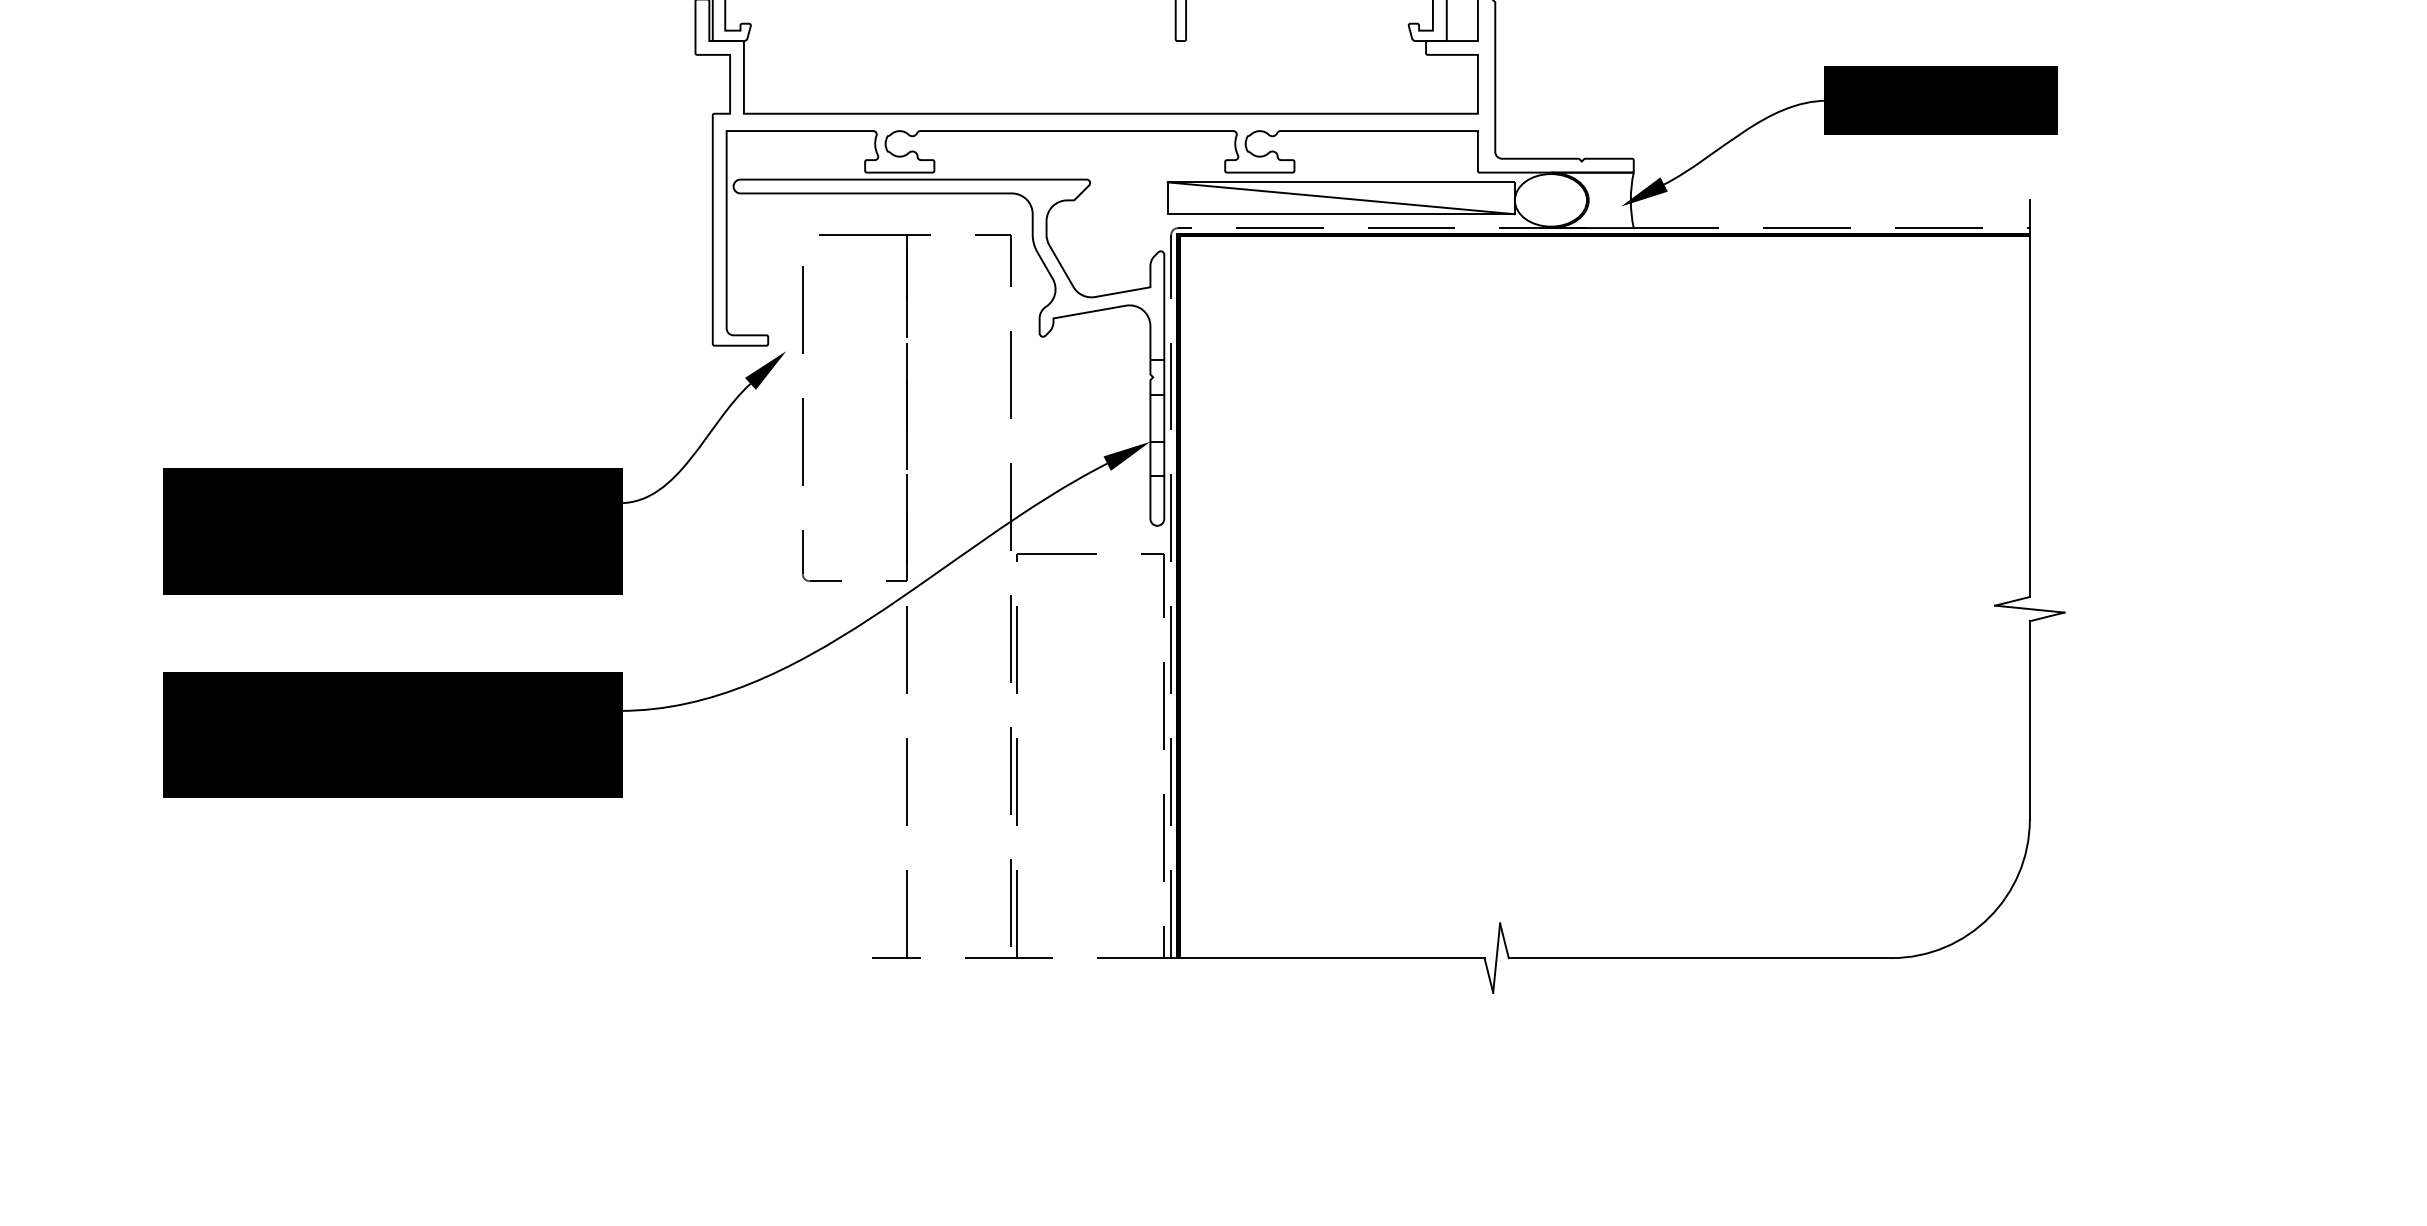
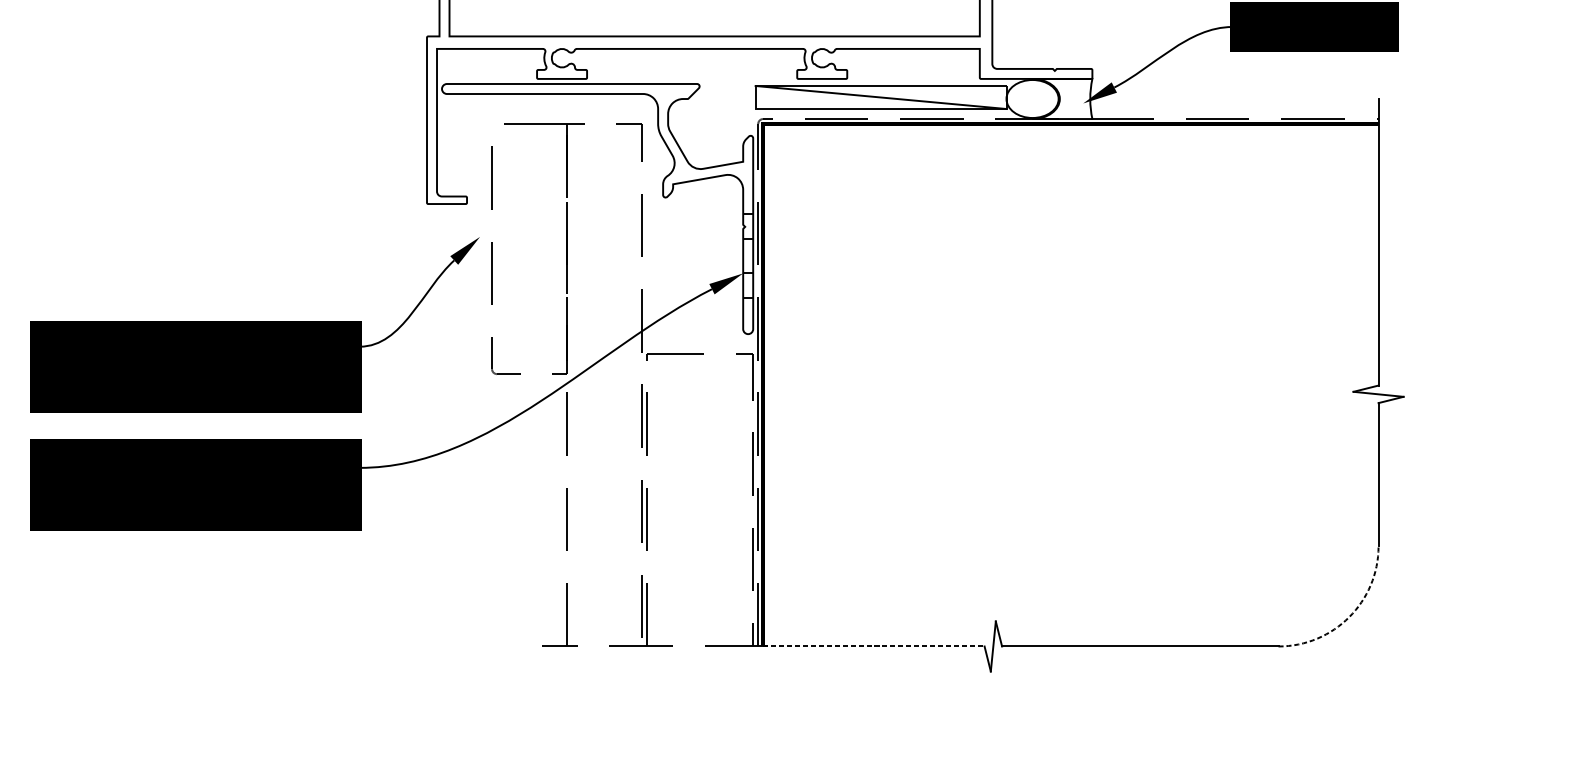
part: (474, 472) -> (254, 324), moved
arc: (1989, 917) -> (1349, 617), solid -> dashed
line: (1331, 958) -> (874, 646), solid -> dashed

